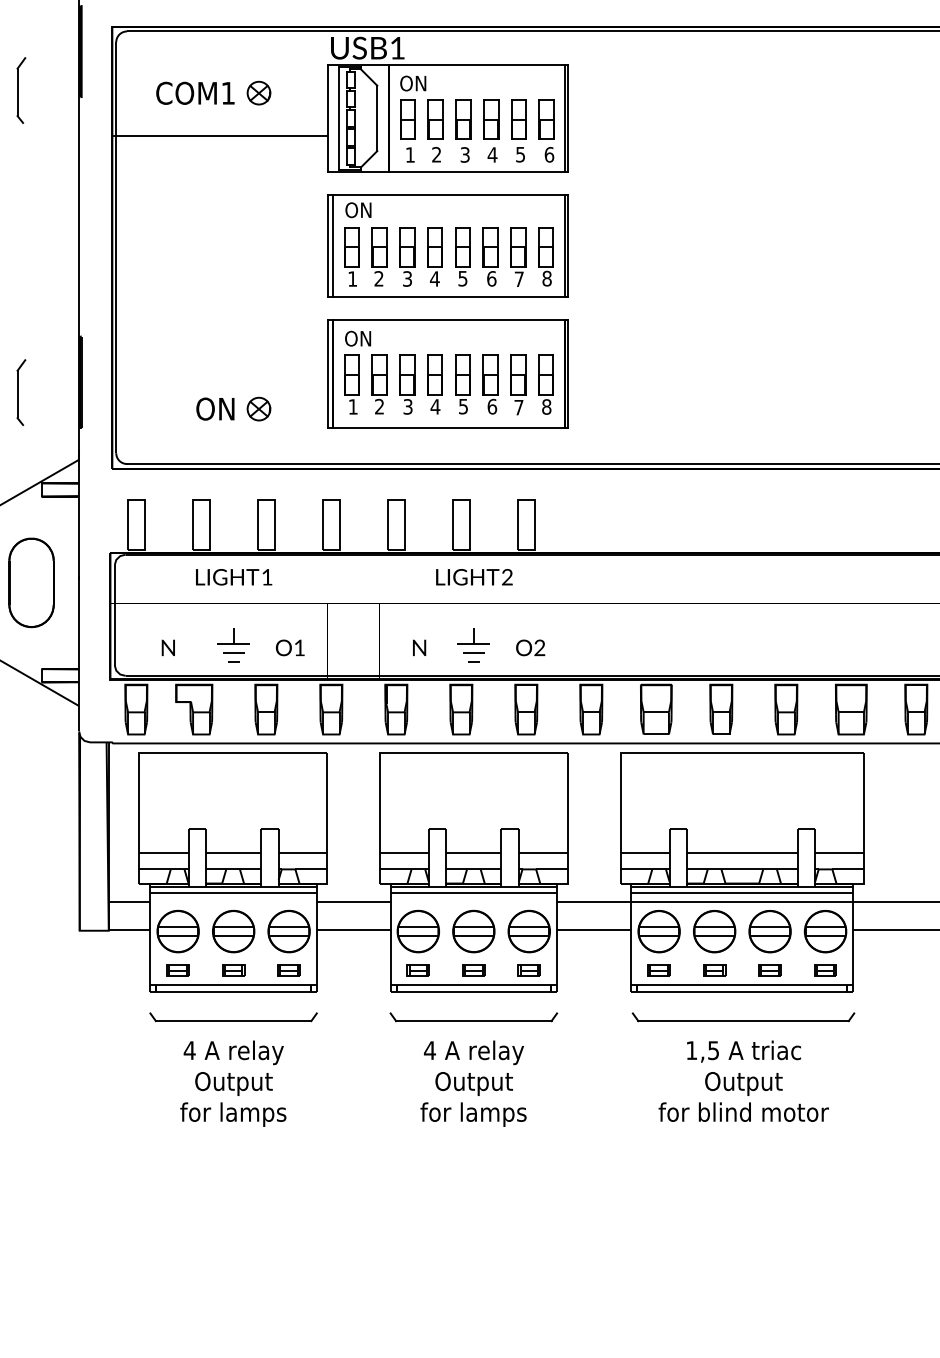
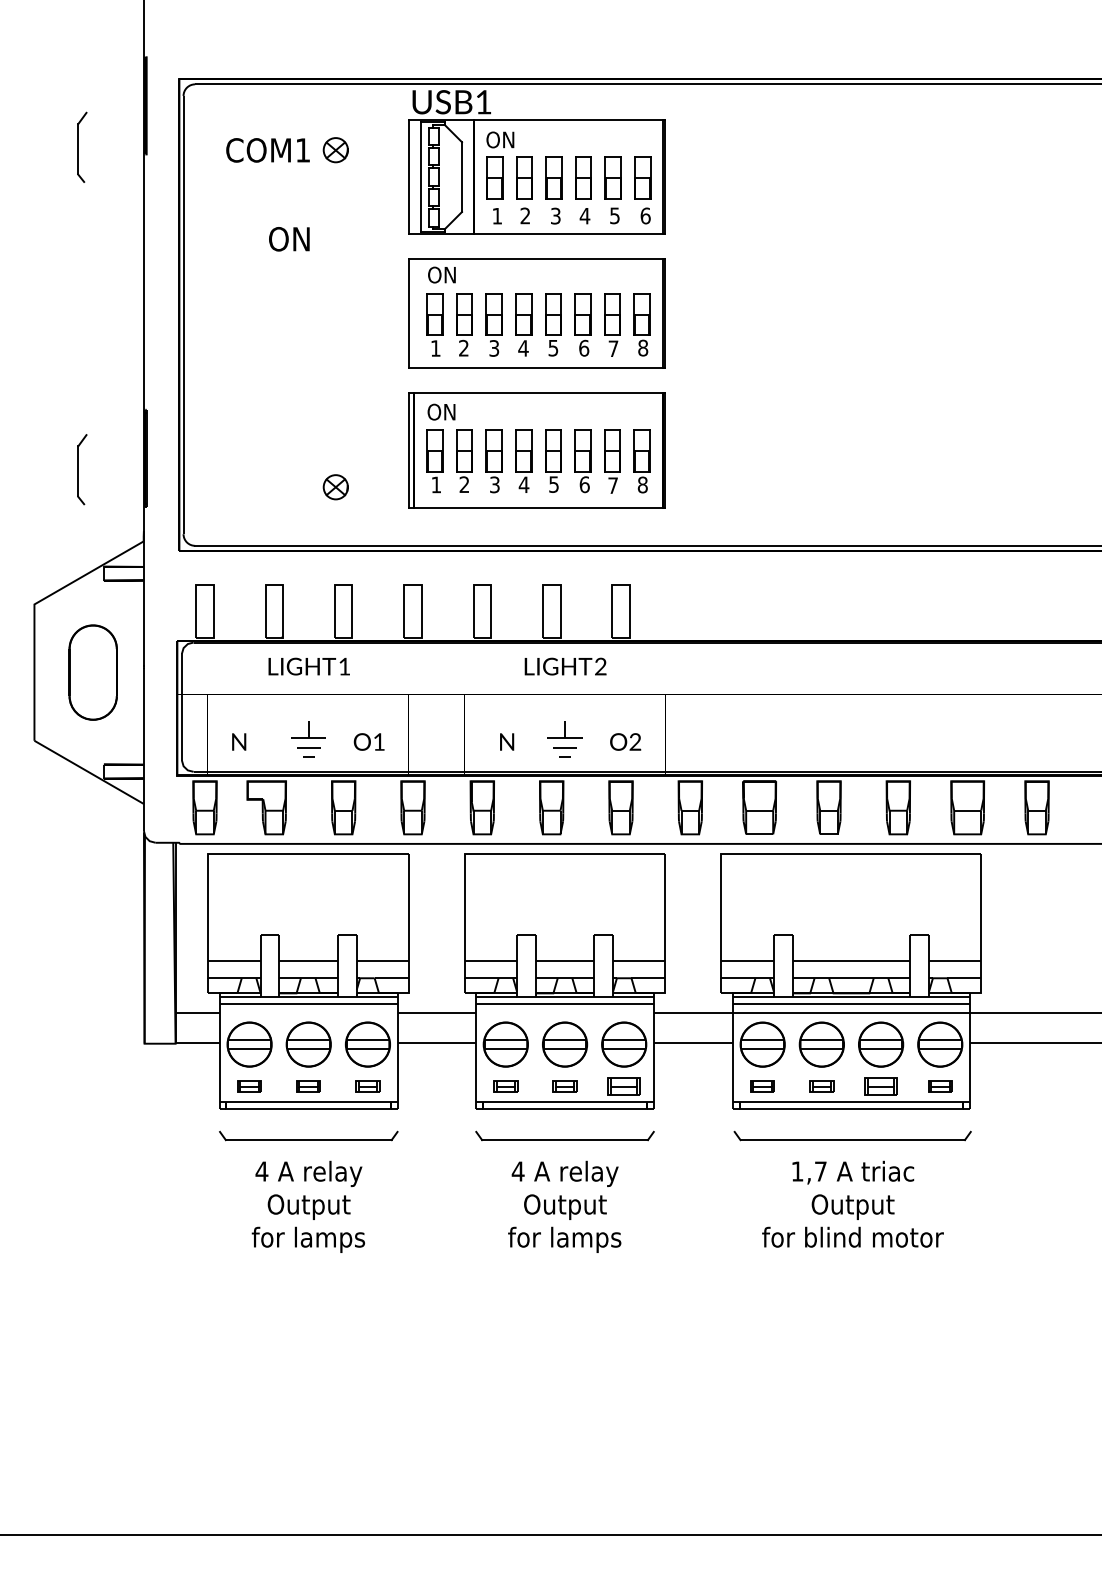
line: (220, 135) -> (294, 195), removed
line: (332, 246) -> (414, 313), removed
text: (215, 409) -> (289, 239), moved
part: (529, 970) -> (624, 1086), size x1.4
part: (769, 970) -> (880, 1086), size x1.4
text: (713, 1050) -> (820, 1171), 1,5 -> 1,7

